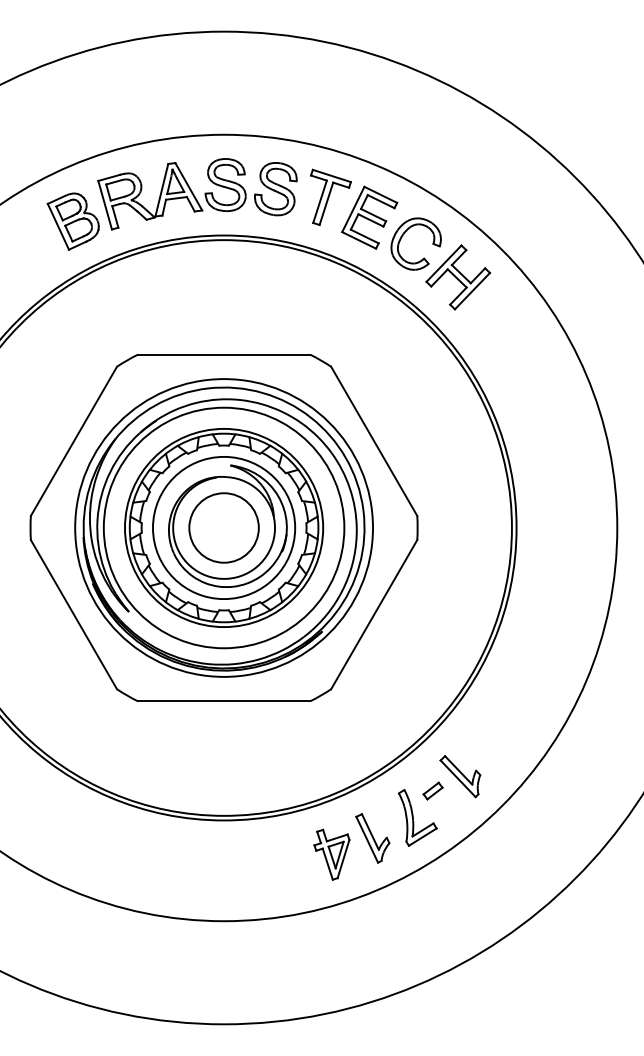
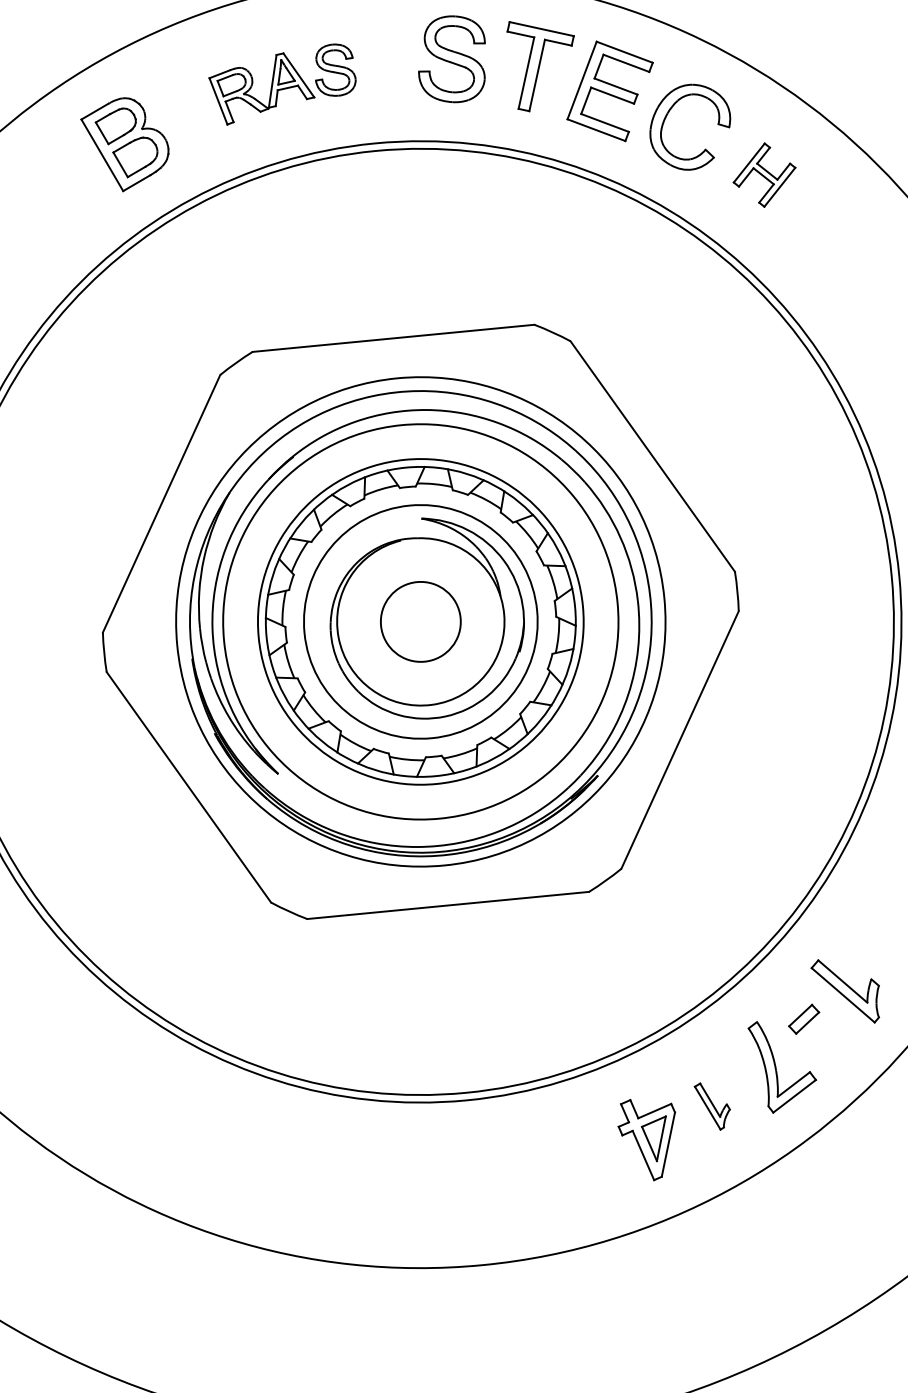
part: (171, 194) -> (282, 84), size x0.6
part: (458, 277) -> (764, 175), size x0.6
circle: (223, 527) -> (419, 621), size x0.7
part: (372, 838) -> (712, 1106), size x0.6

